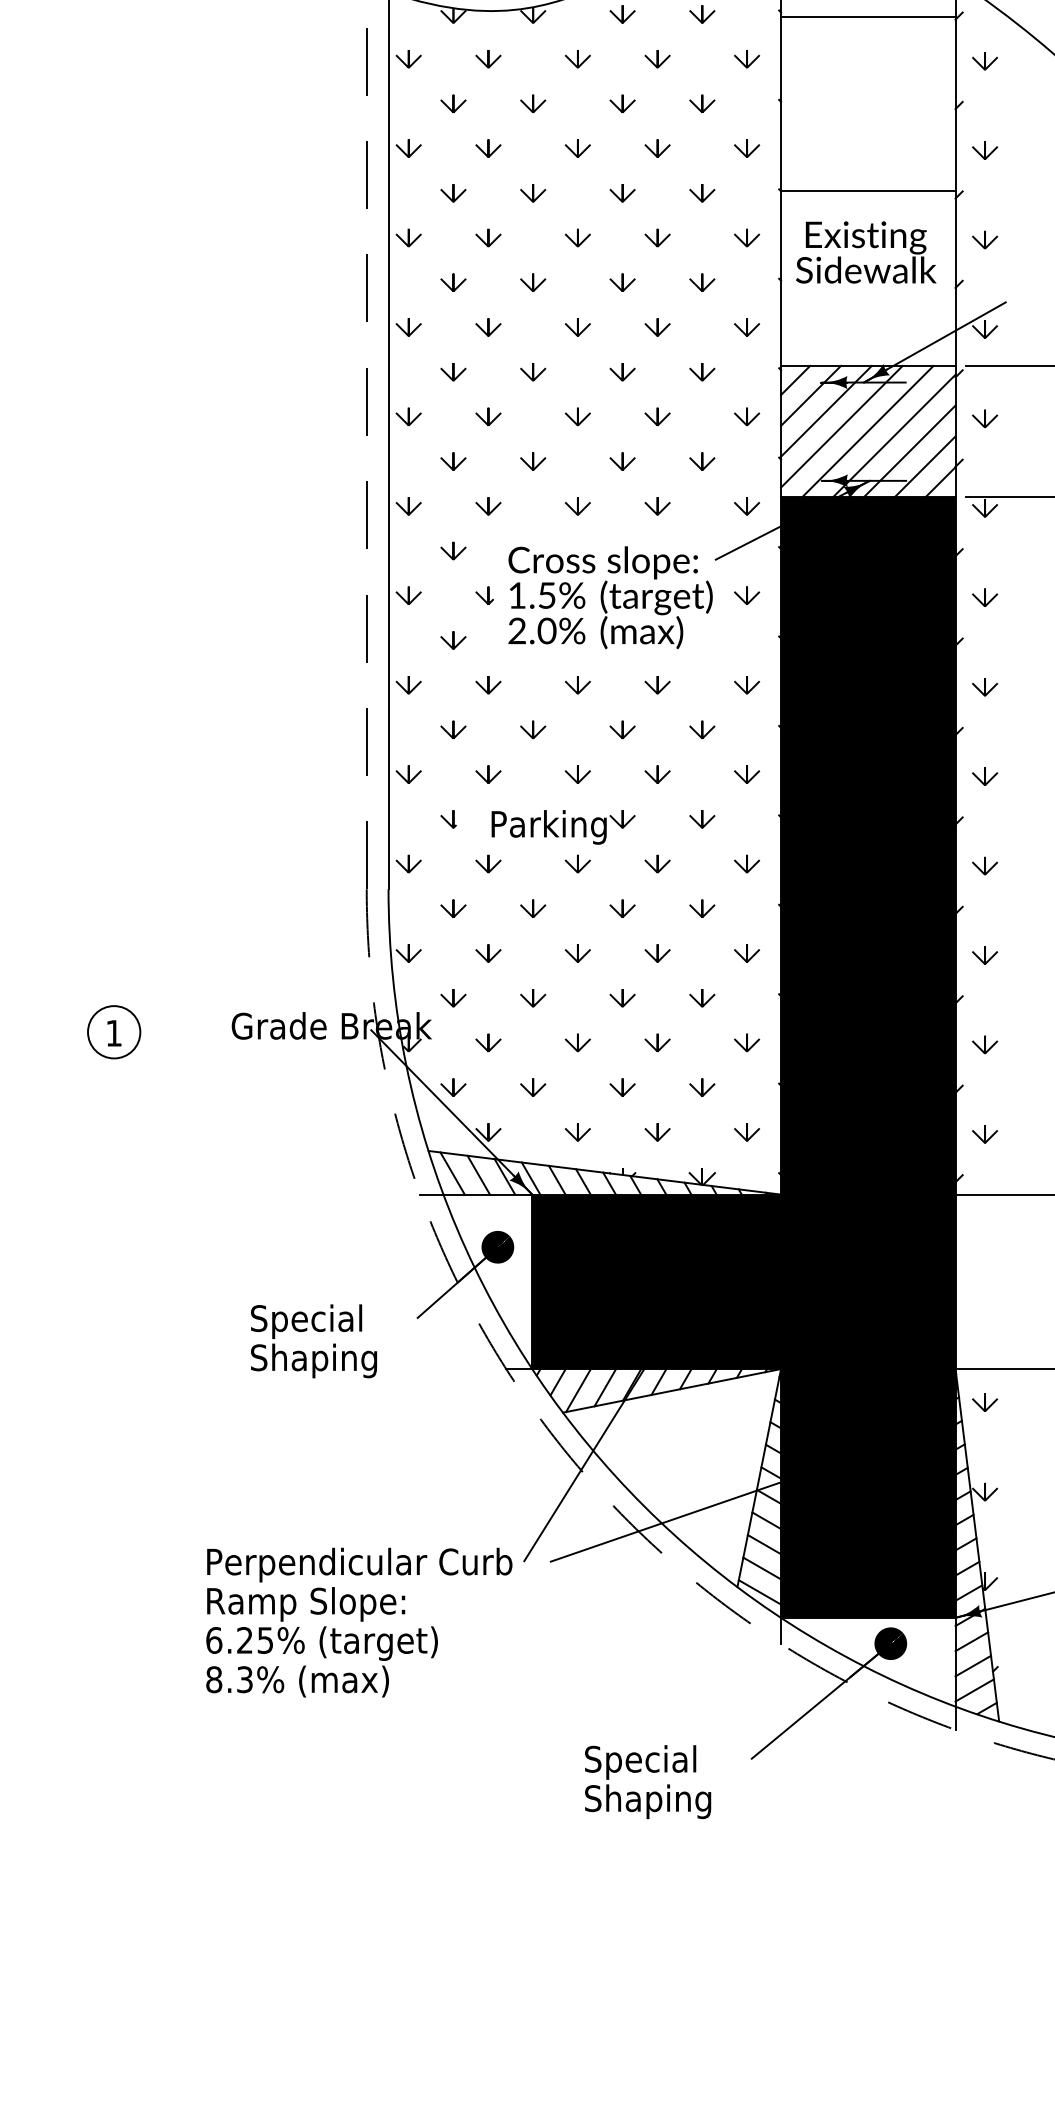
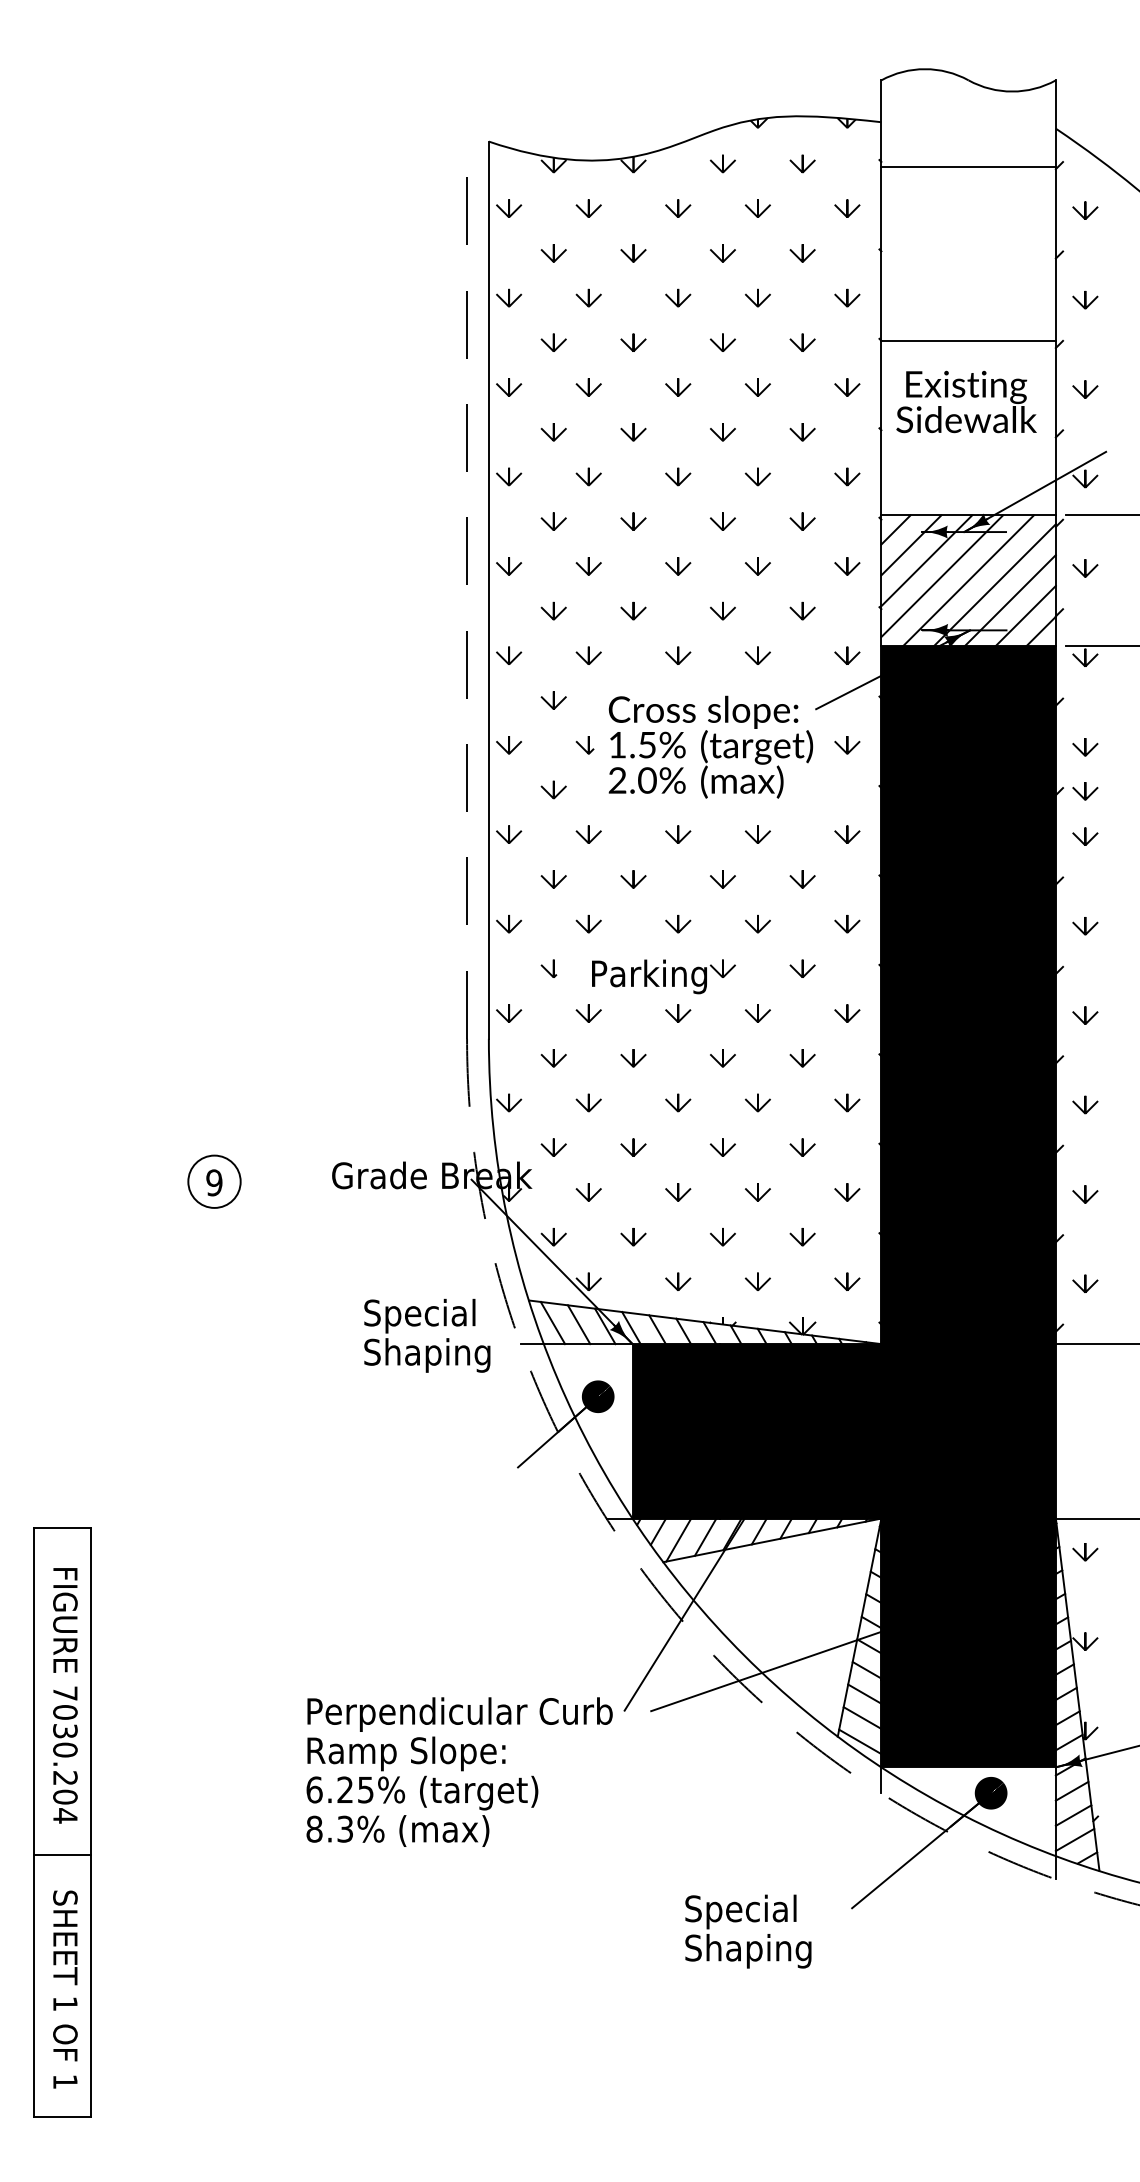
line: (985, 641) -> (1085, 791), added
text: (114, 1032) -> (214, 1182), 1 -> 9
text: (314, 1340) -> (427, 1335), moved

